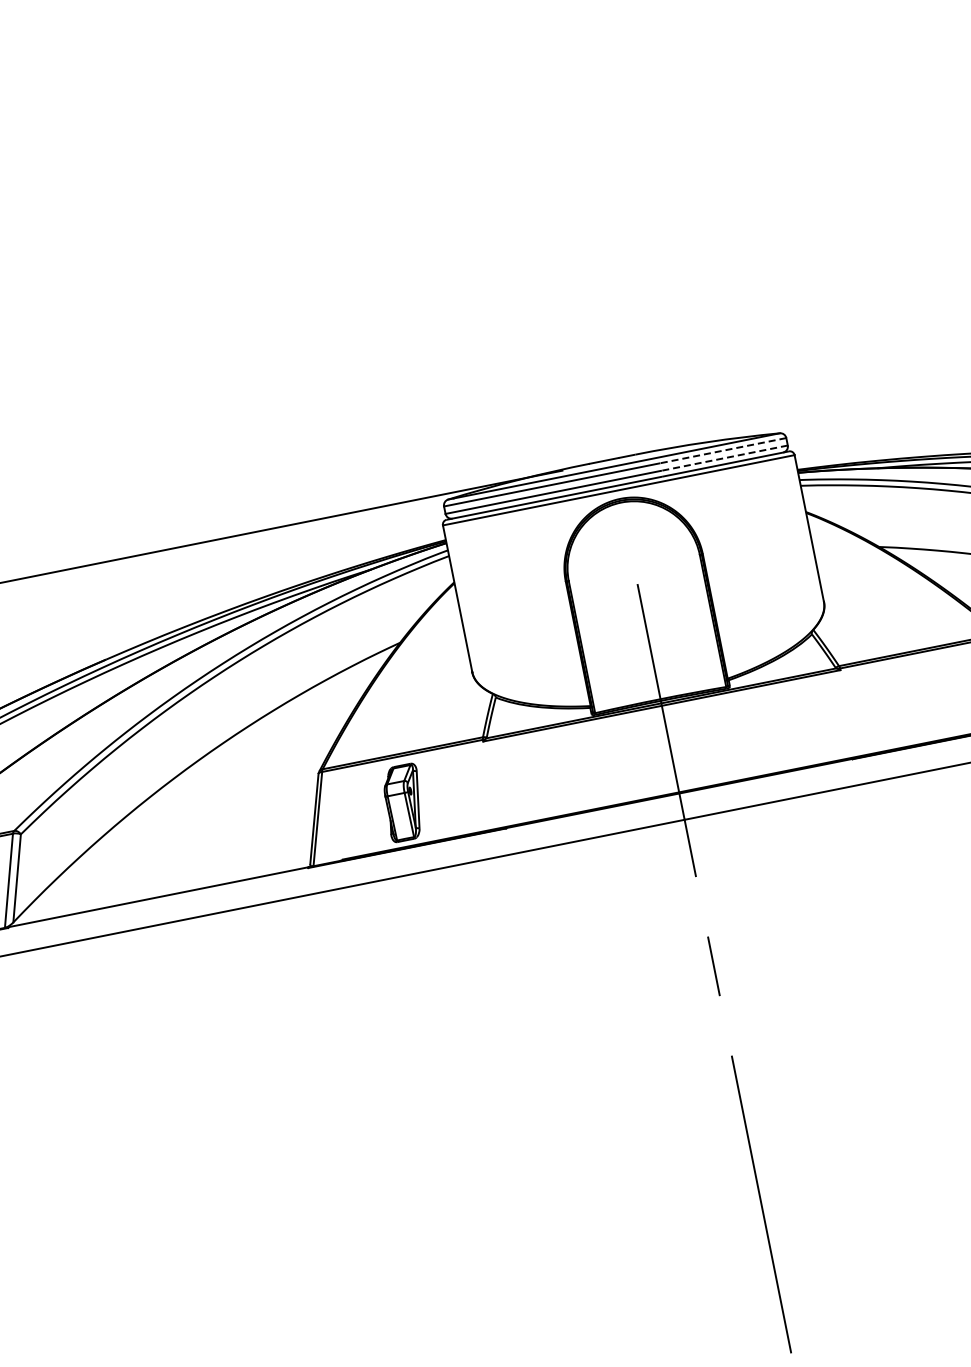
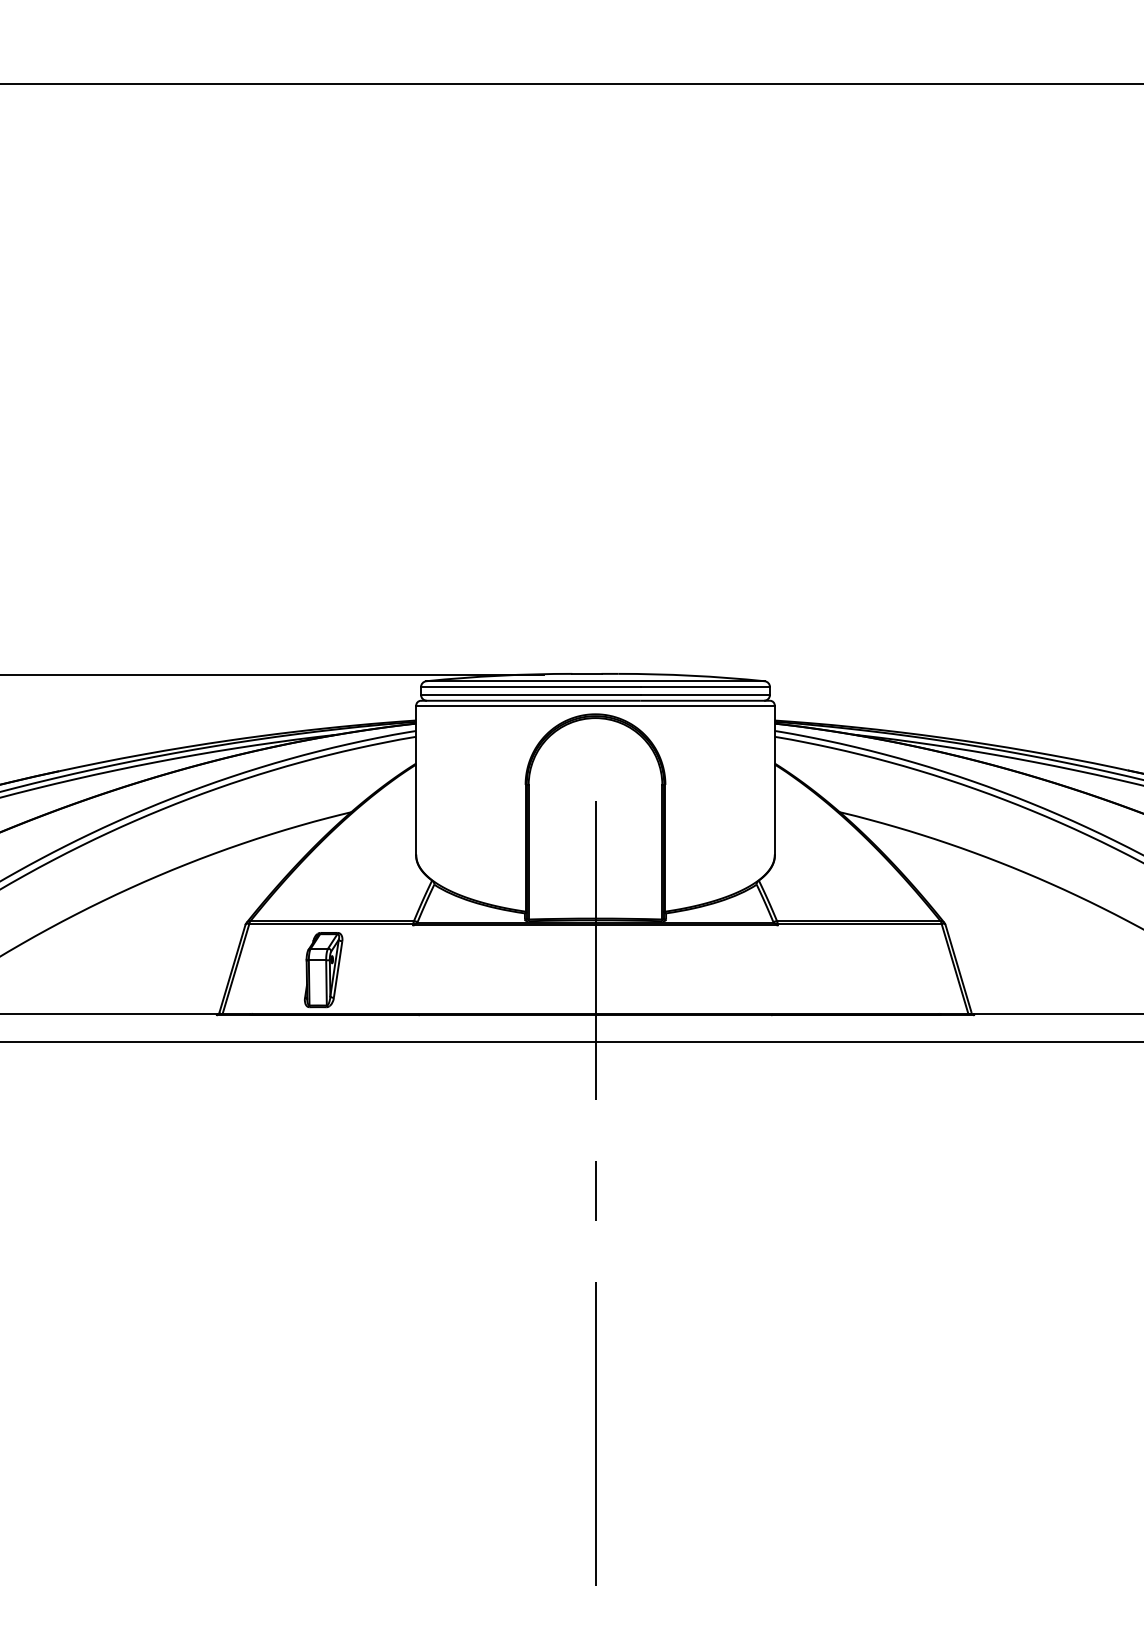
line: (723, 451) -> (705, 687), dashed -> solid
line: (724, 457) -> (705, 694), dashed -> solid

